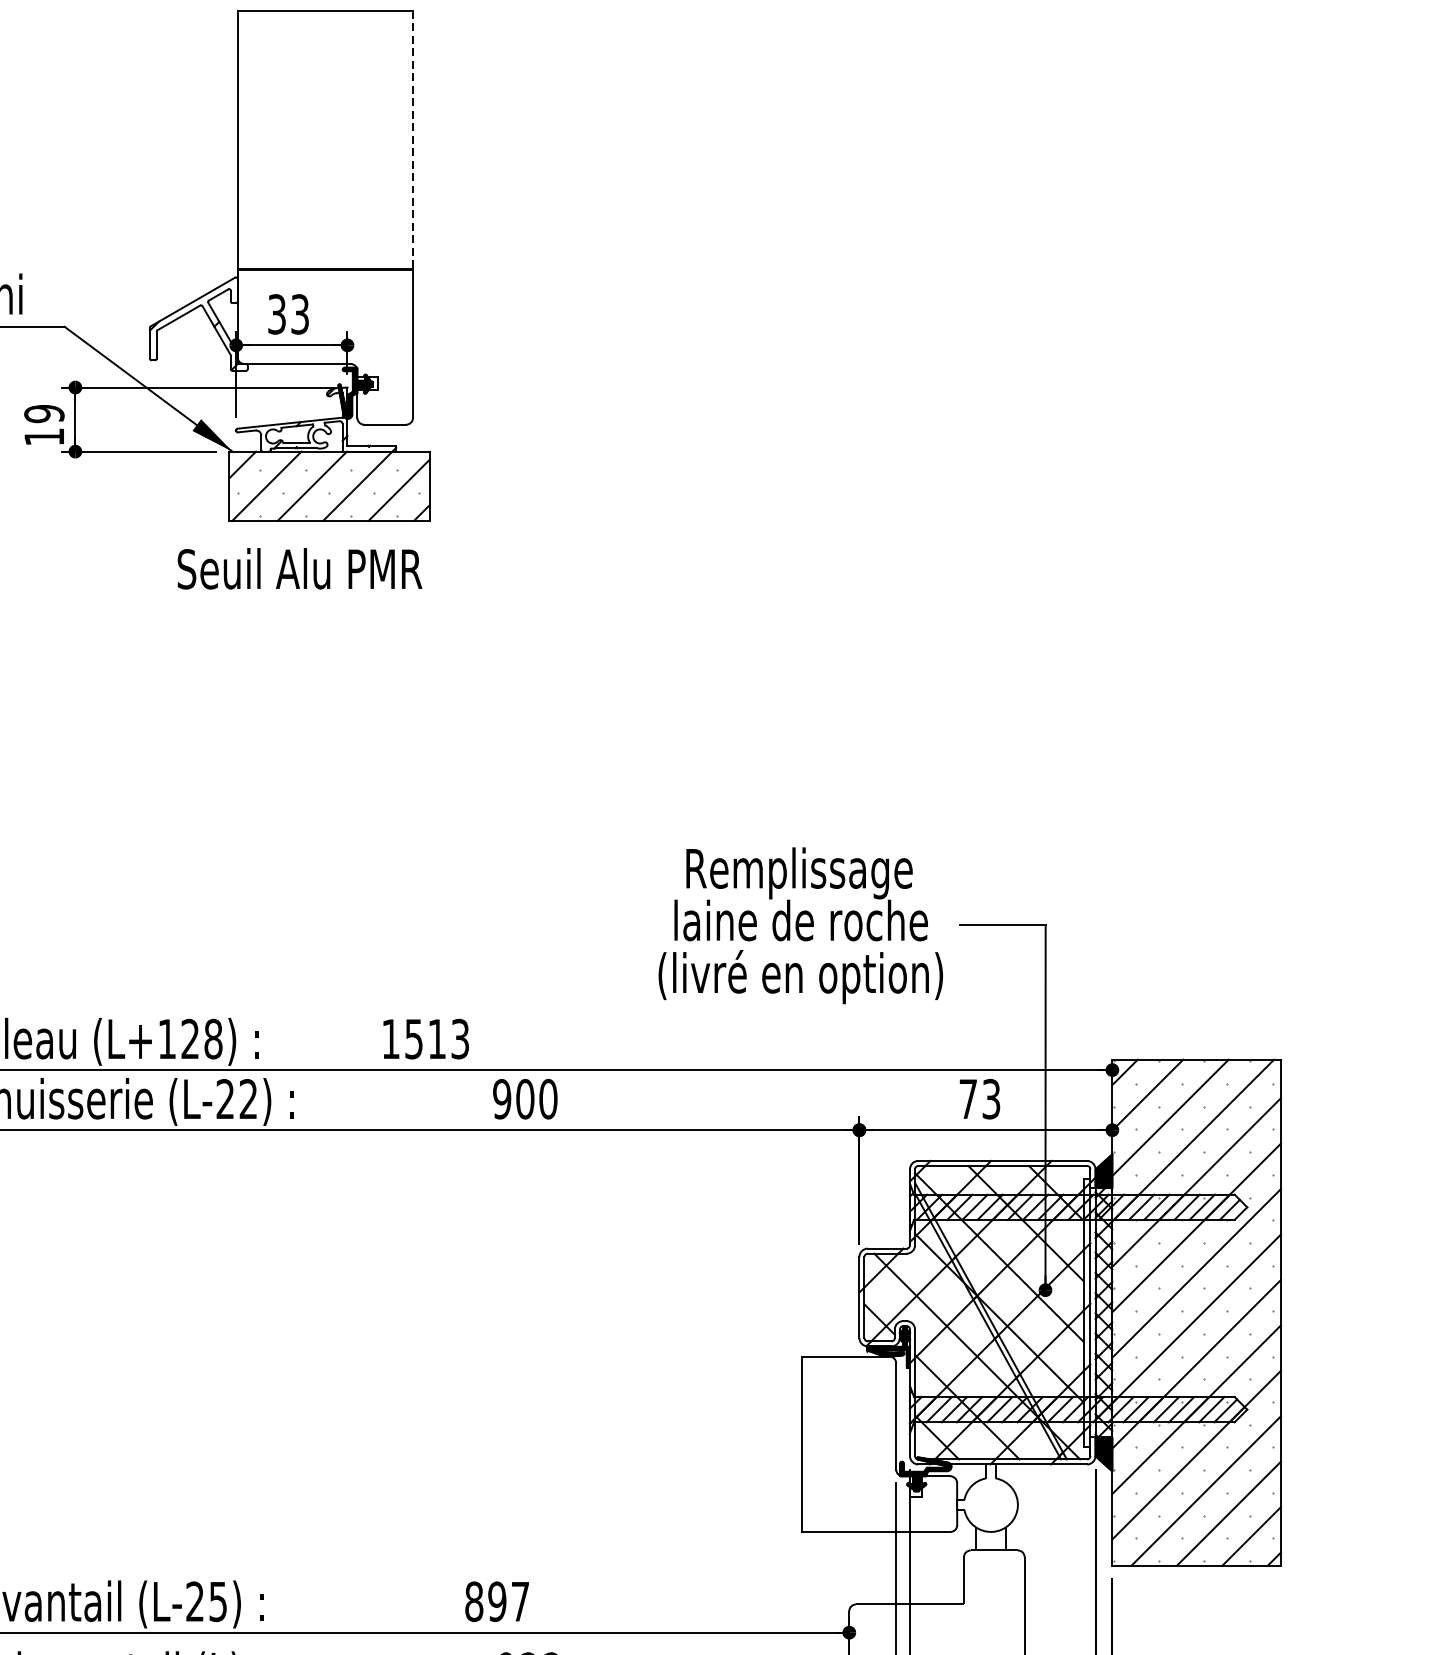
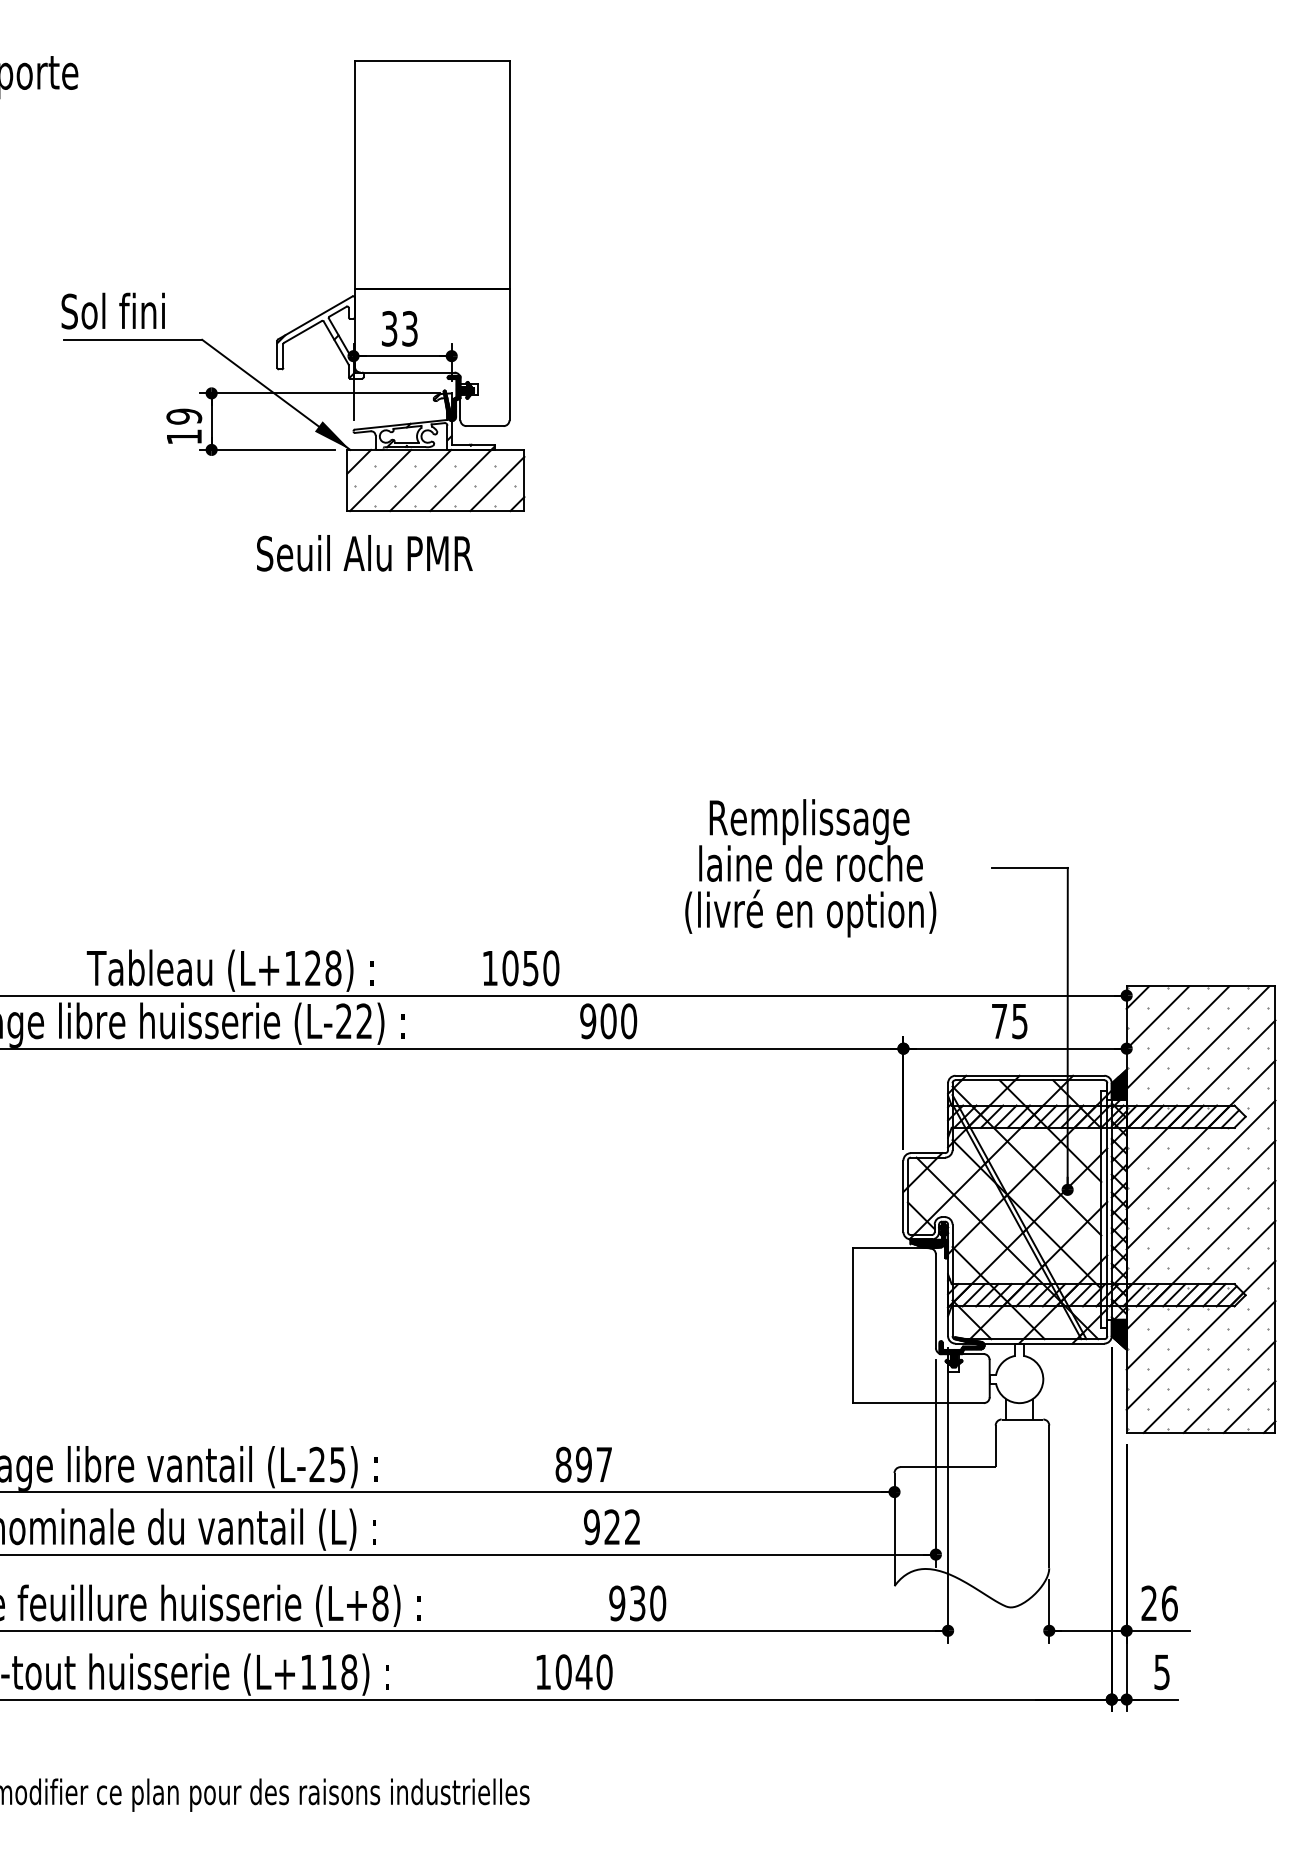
line: (412, 140) -> (509, 175), dashed -> solid
text: (299, 569) -> (364, 553), moved
text: (800, 926) -> (810, 868), moved
text: (436, 1039) -> (530, 968), 1513 -> 1050
text: (990, 1098) -> (1019, 1020), 73 -> 75

